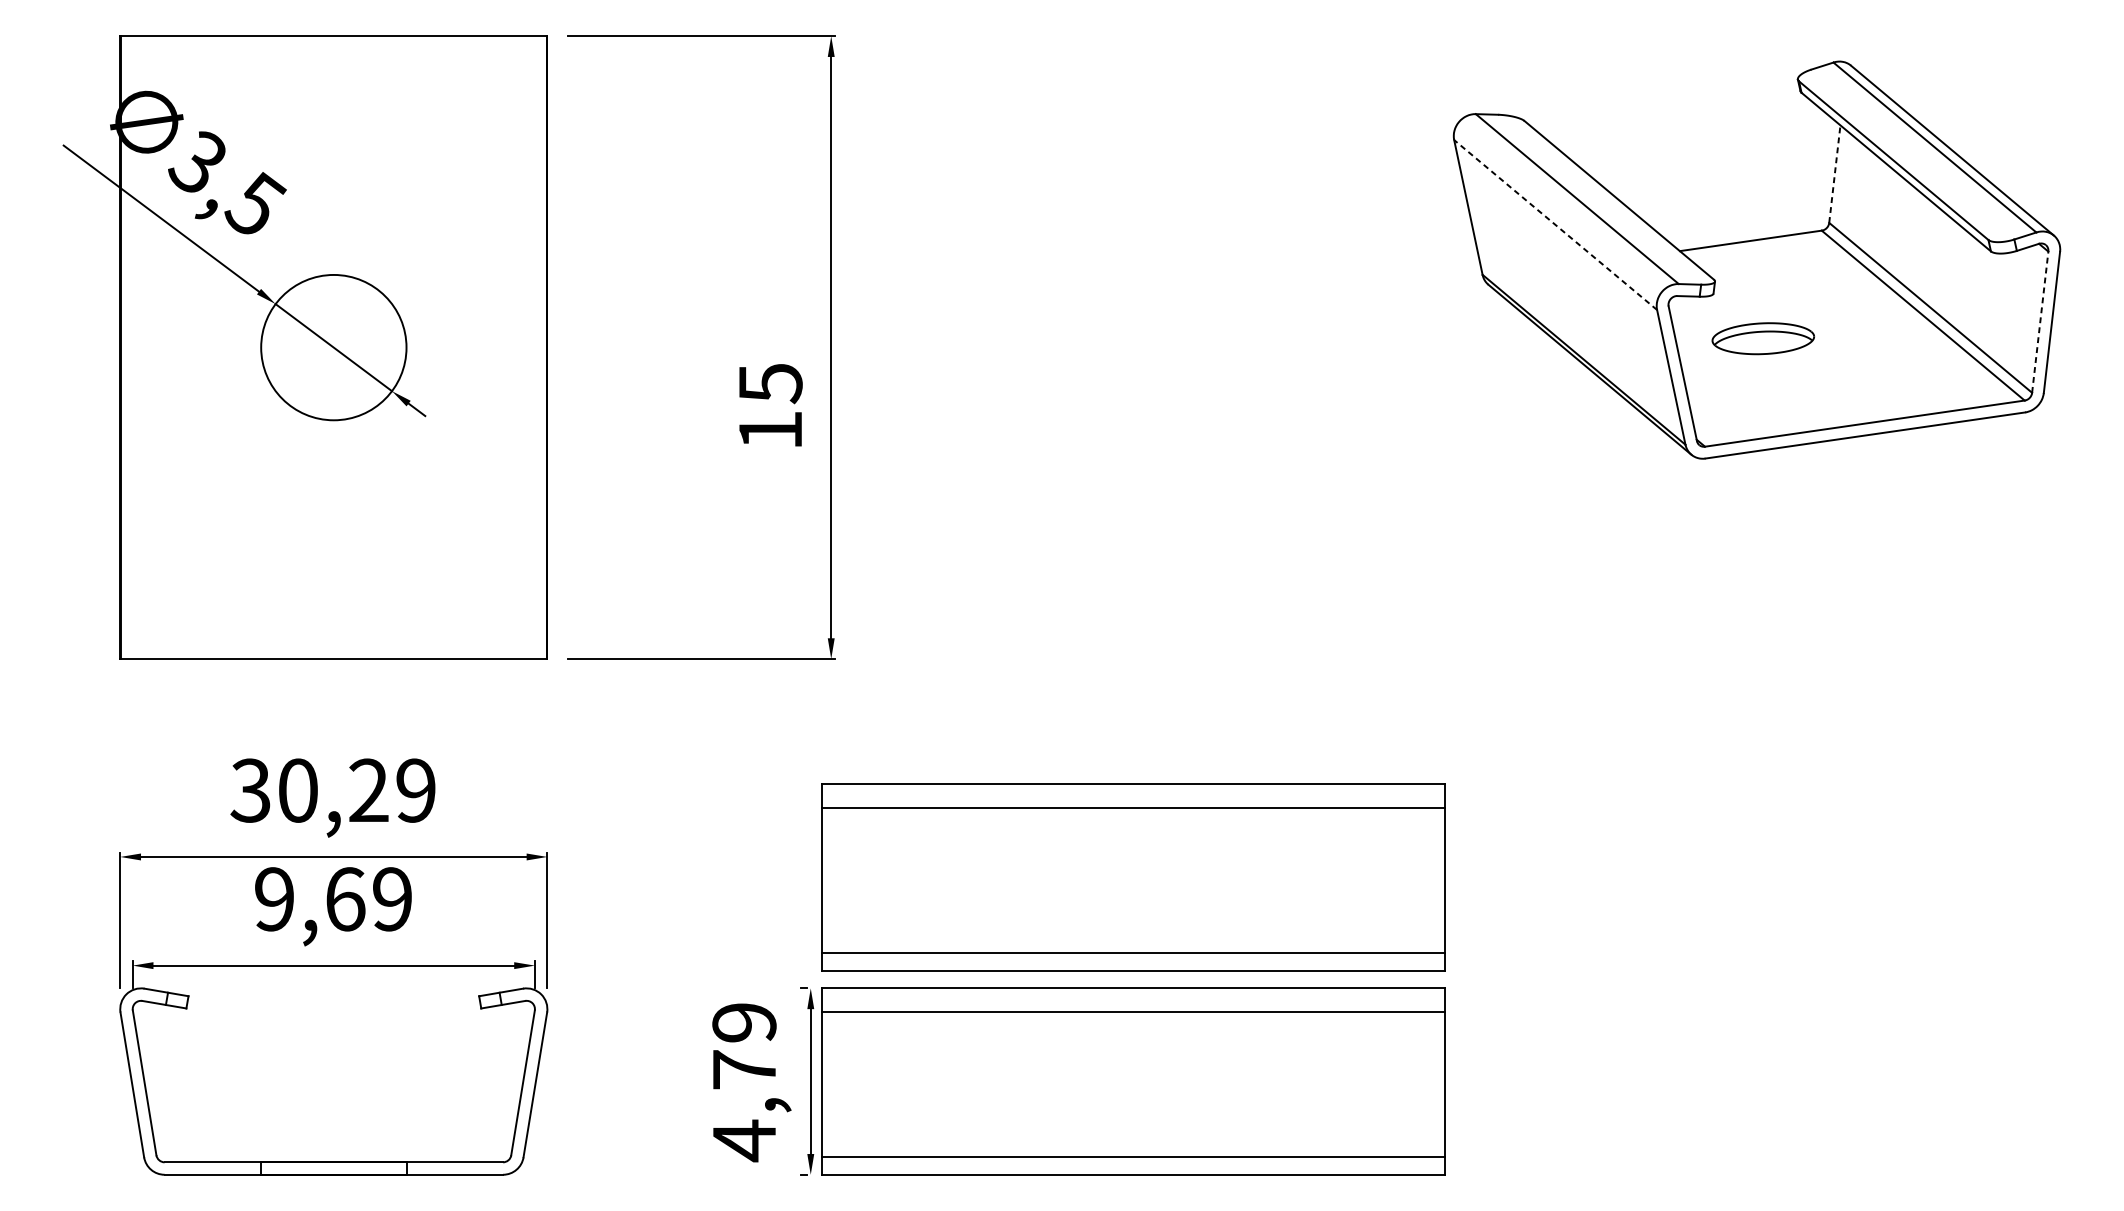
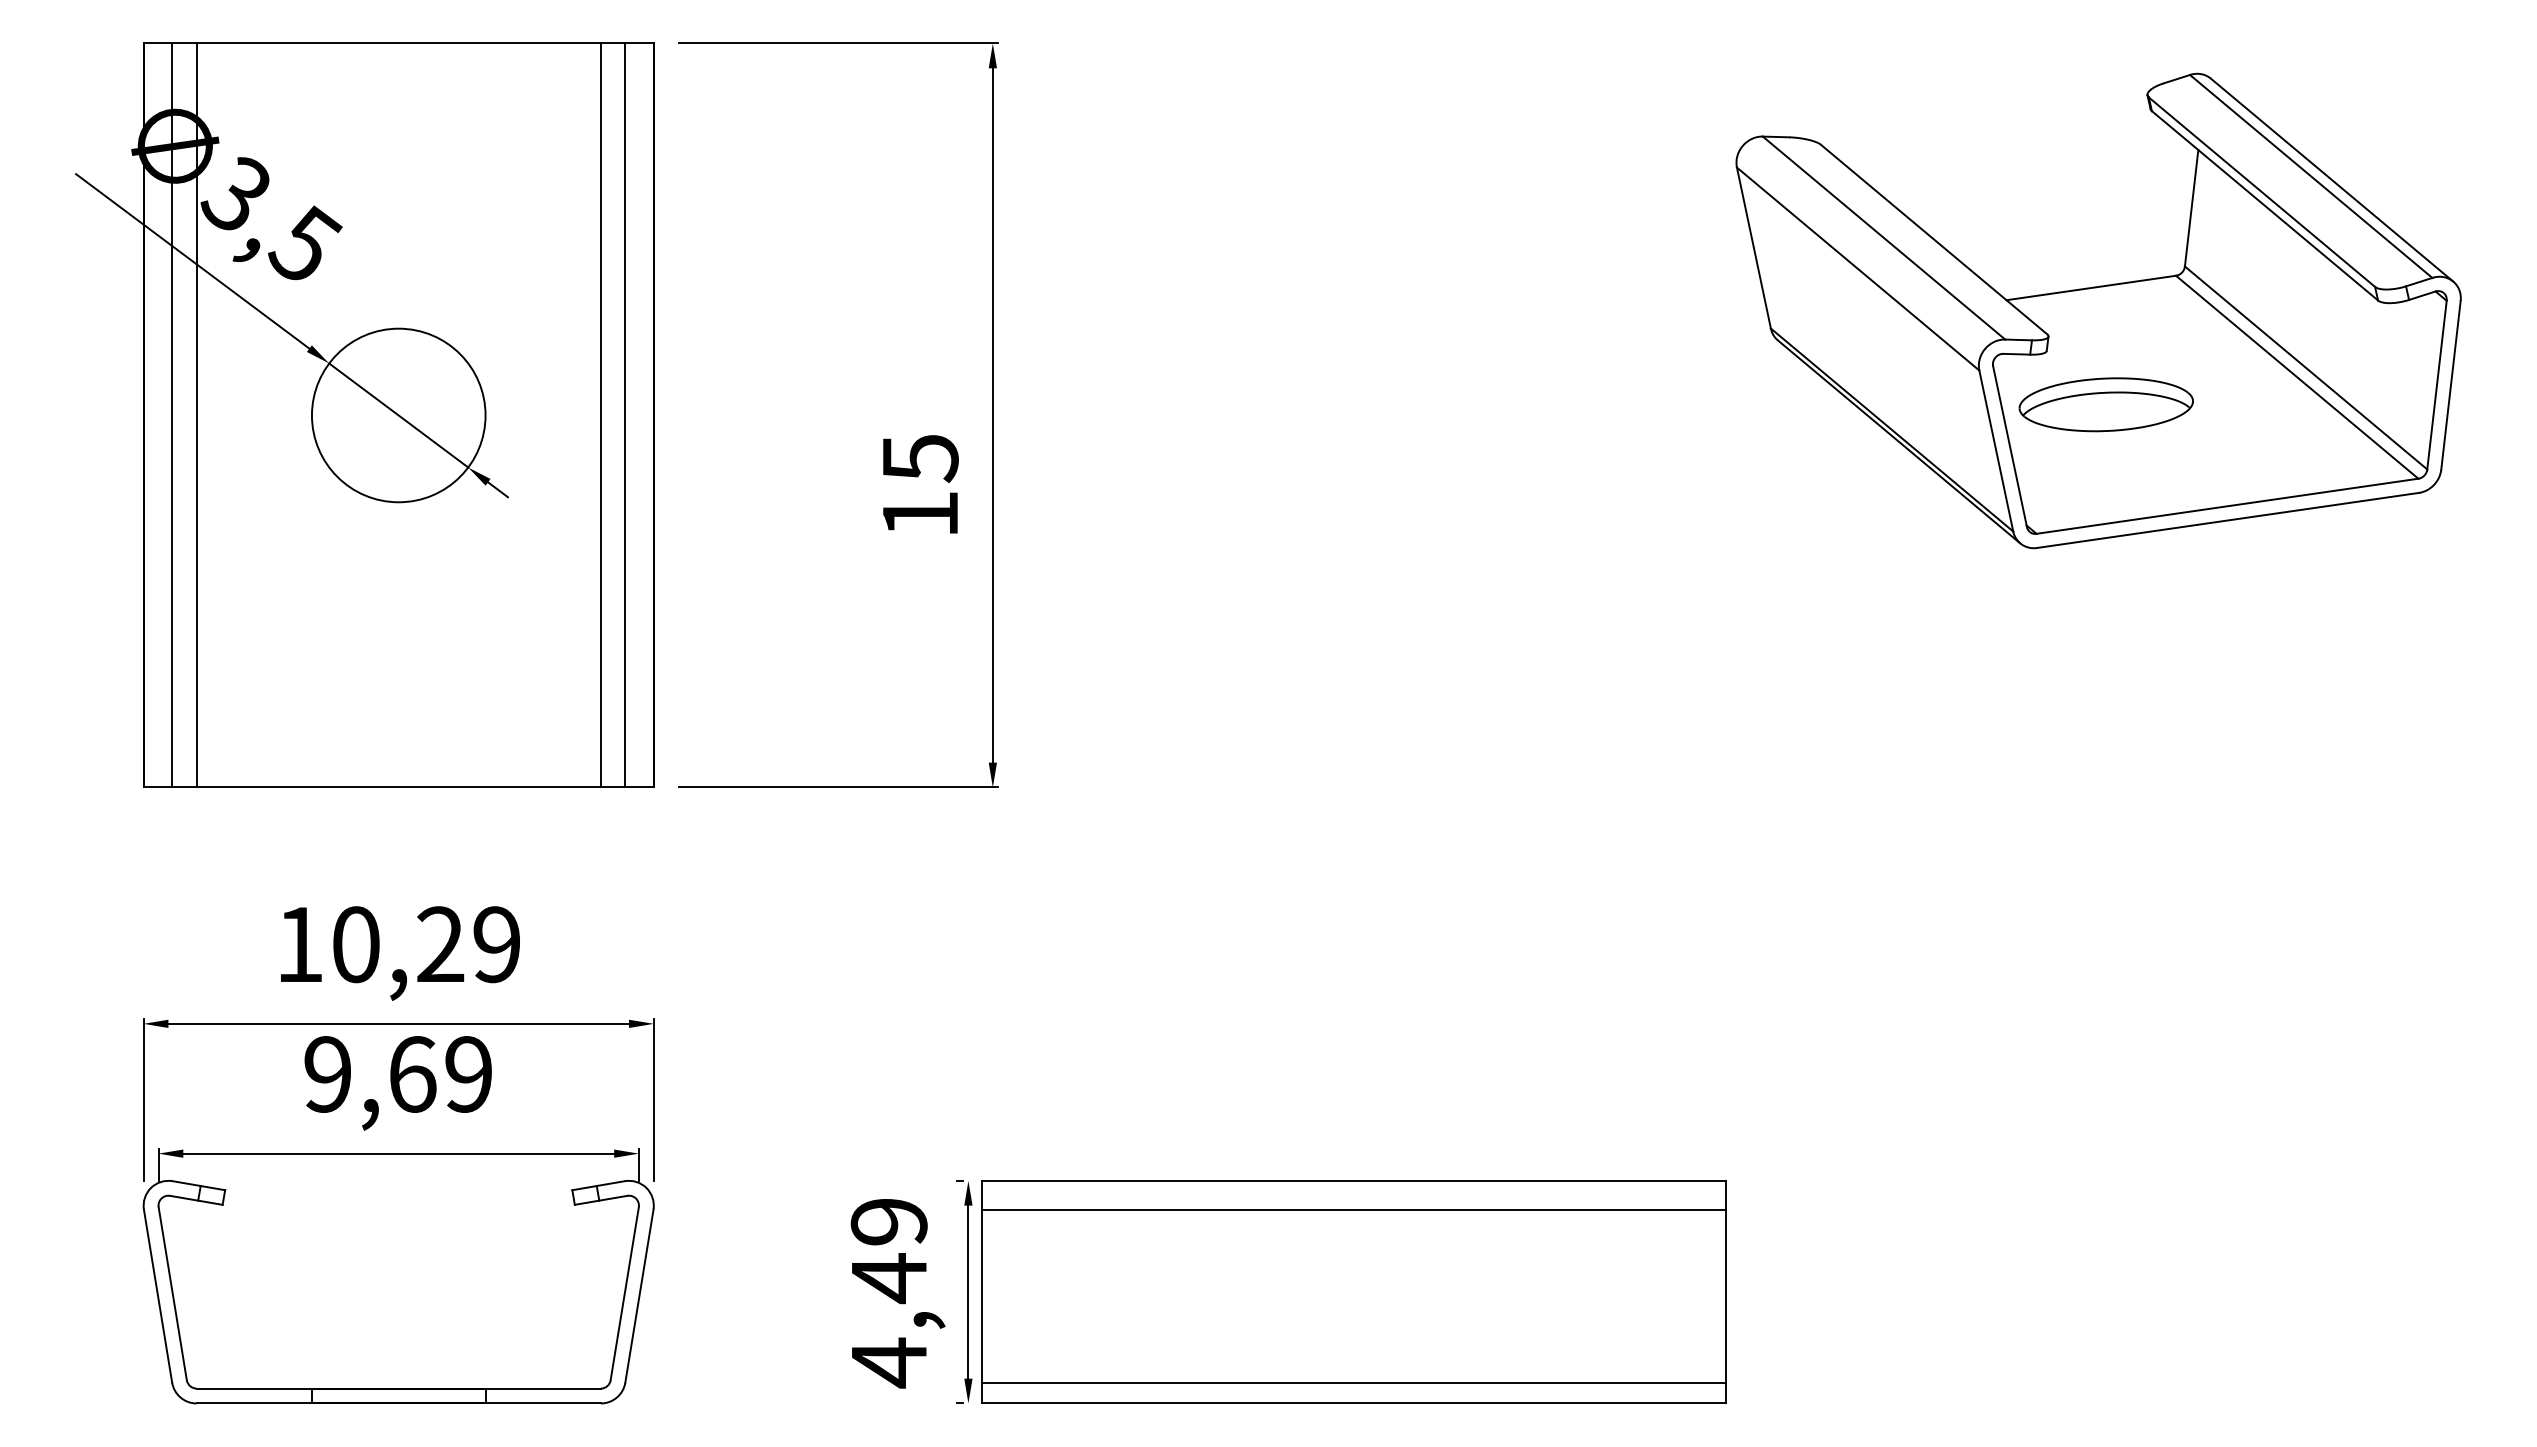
line: (1834, 174) -> (2191, 208), dashed -> solid
line: (1555, 224) -> (1857, 268), dashed -> solid
line: (2039, 322) -> (2436, 385), dashed -> solid
part: (1762, 338) -> (2105, 404), size x1.43
line: (144, 347) -> (172, 415), added
line: (164, 347) -> (196, 415), added
line: (502, 347) -> (600, 415), added
line: (523, 347) -> (625, 415), added
text: (249, 790) -> (298, 944), 30,29 -> 10,29
part: (1133, 876) -> (1353, 1047), removed
text: (744, 1070) -> (889, 1278), 4,79 -> 4,49

